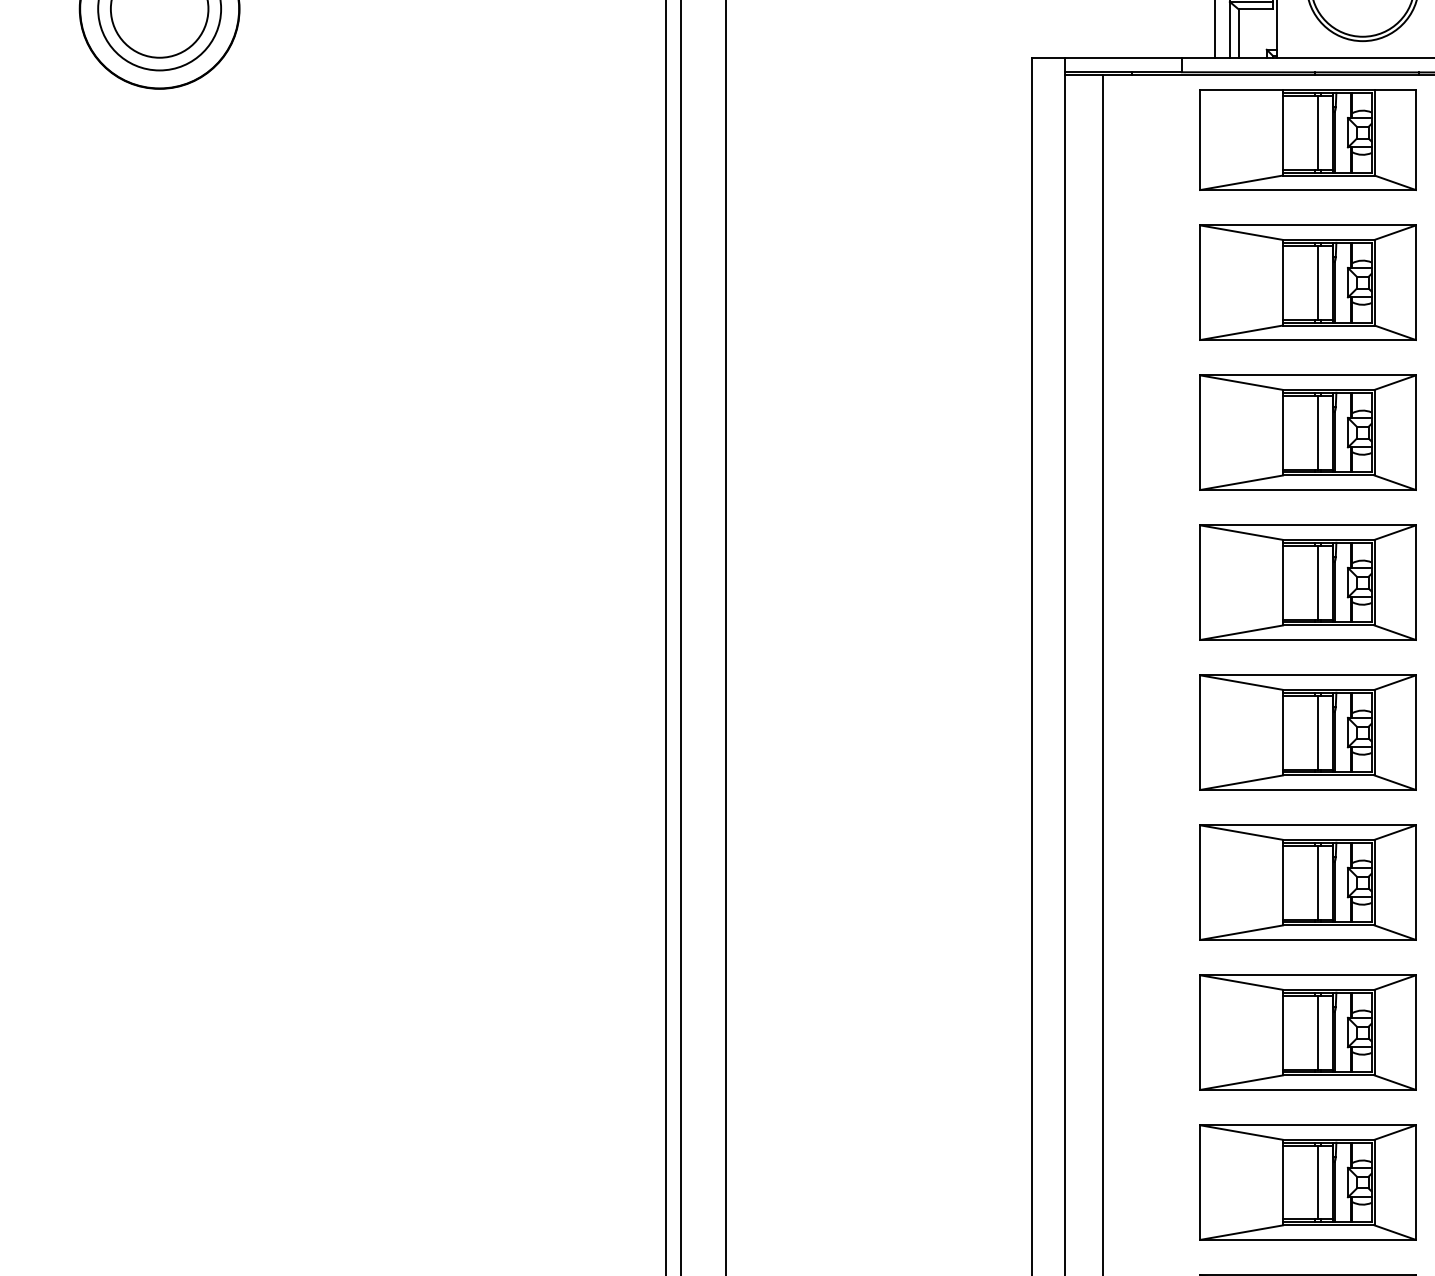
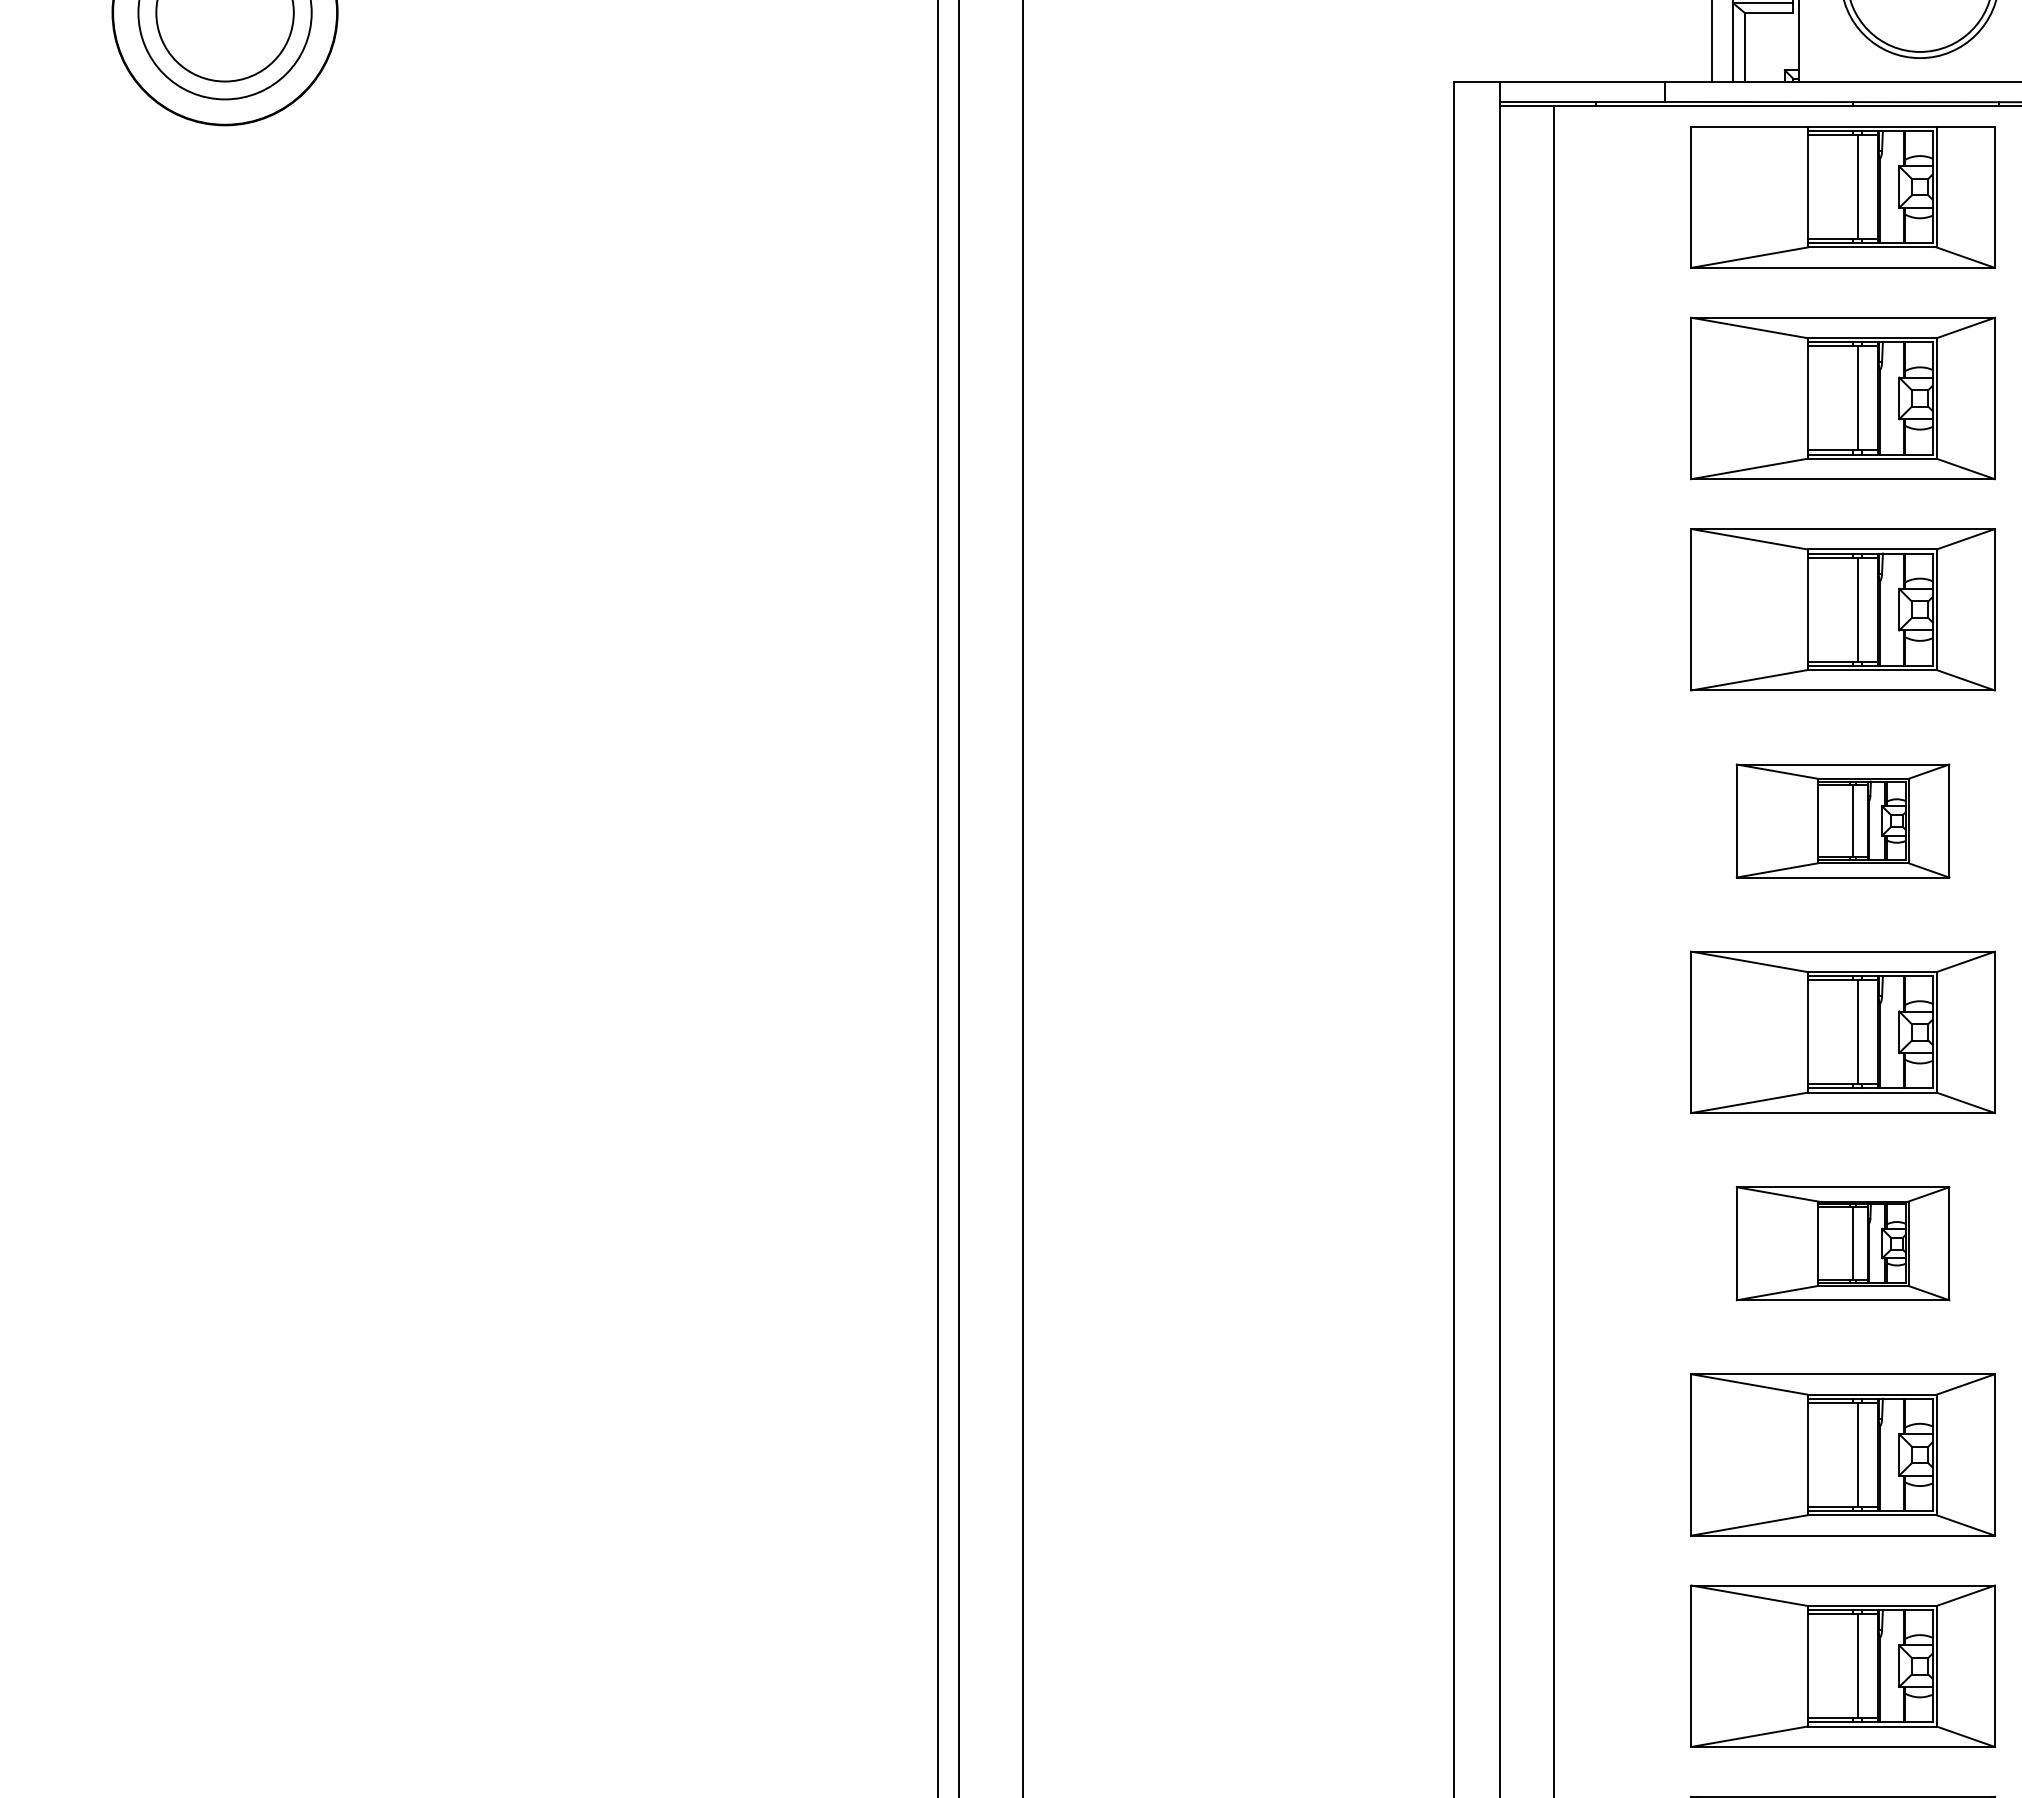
part: (1307, 582) -> (1842, 820), size x0.7
part: (1307, 882) -> (1842, 1243), size x0.7

